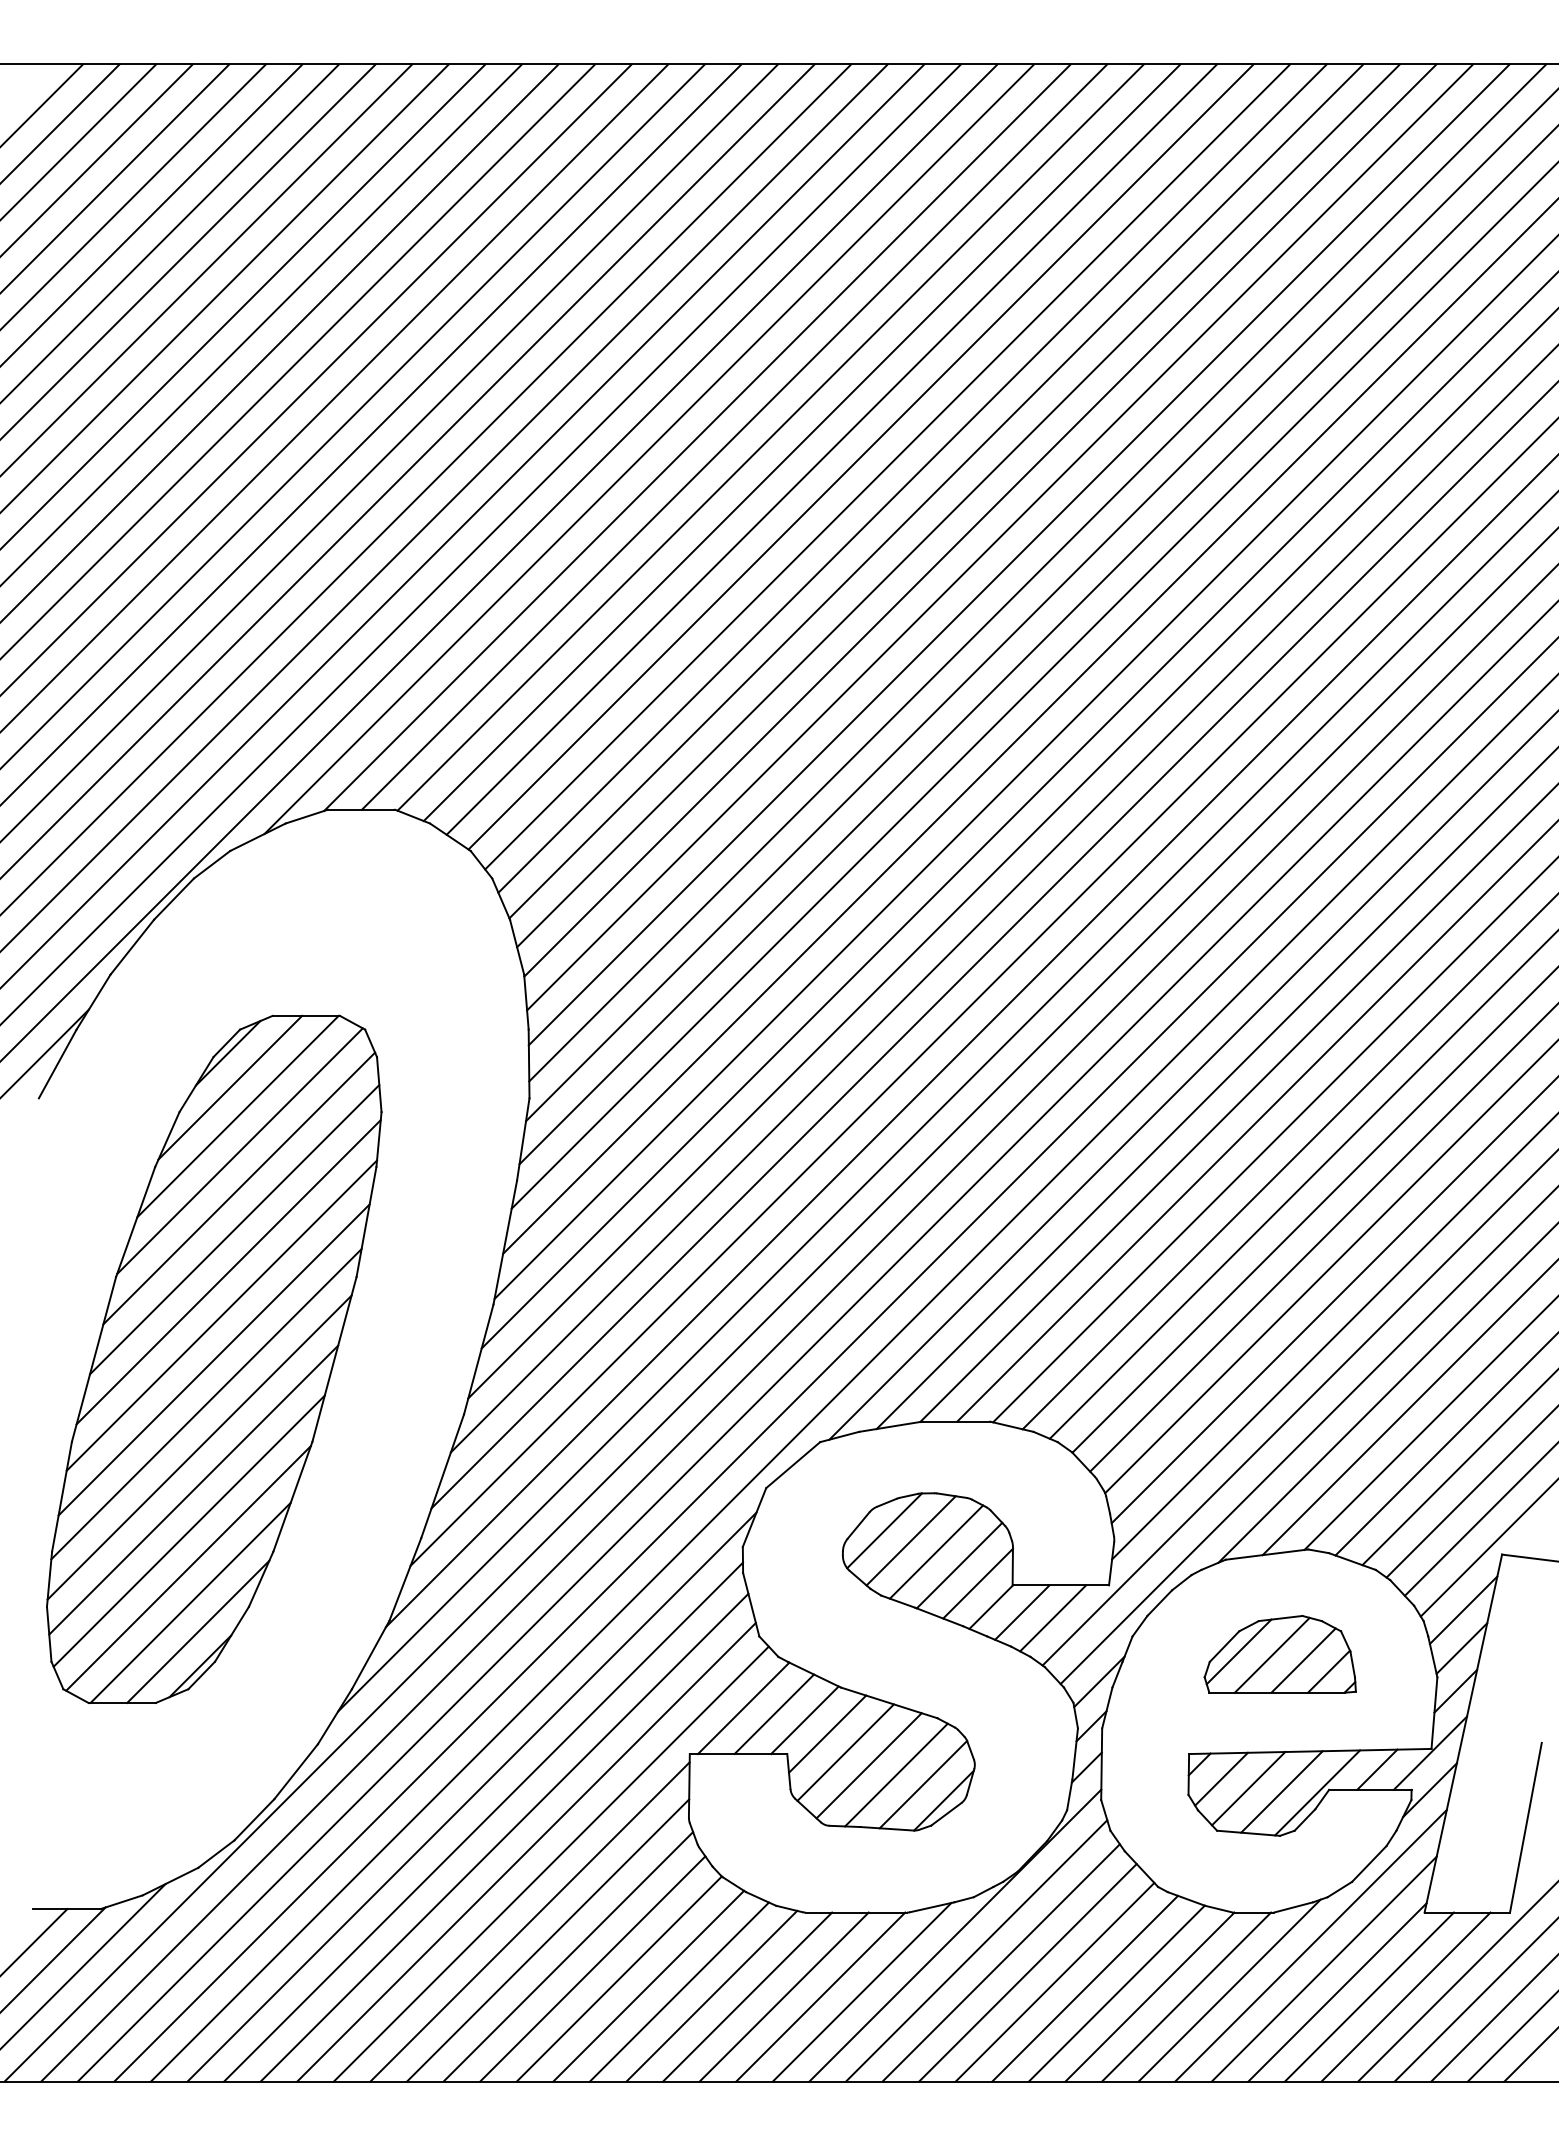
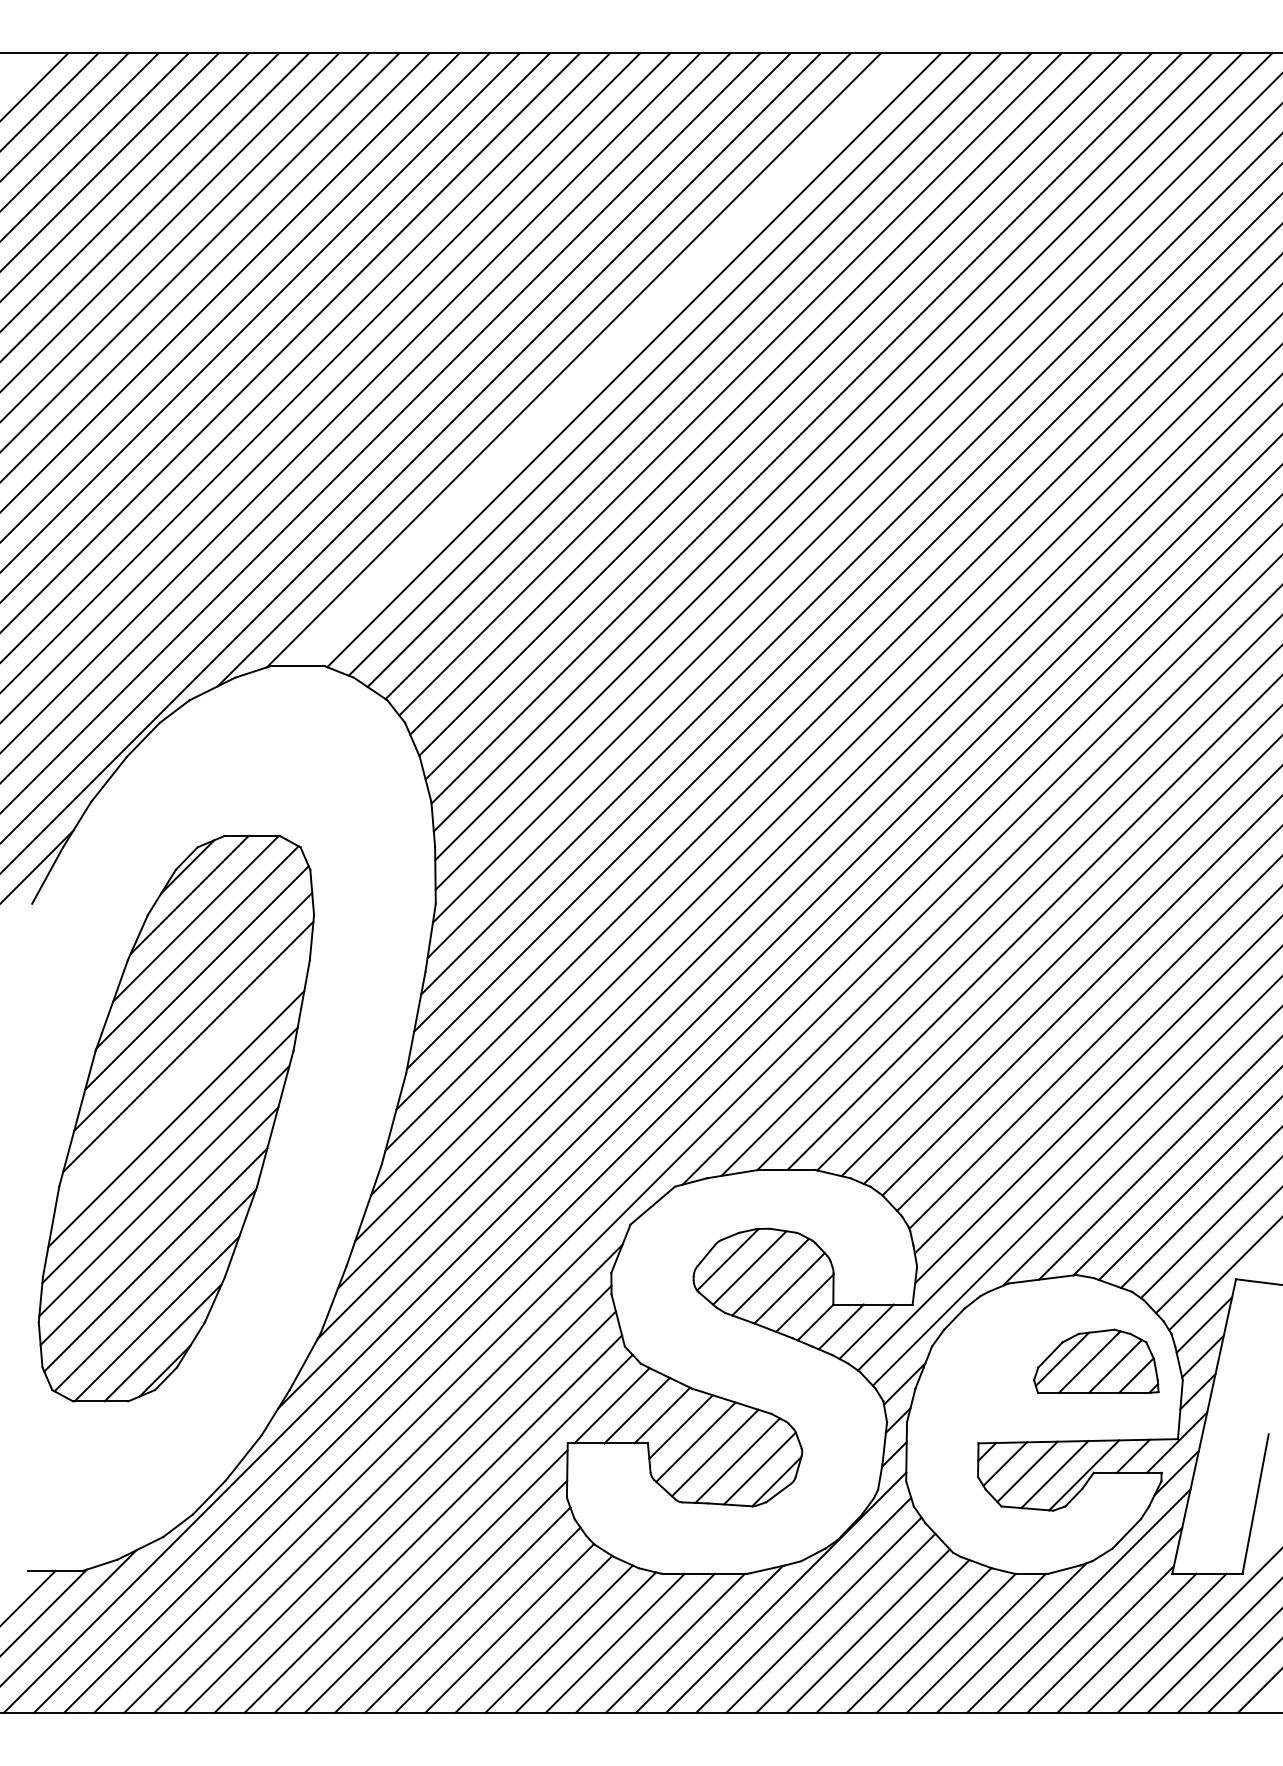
line: (734, 436) -> (604, 359), removed
line: (221, 1315) -> (182, 1082), removed
part: (1279, 1654) -> (1095, 1361), moved

